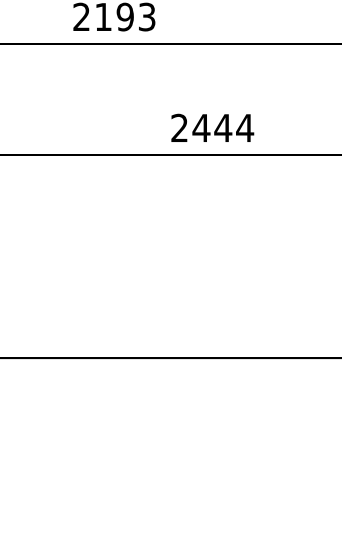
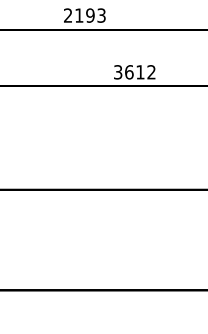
text: (213, 128) -> (135, 72), 2444 -> 3612

